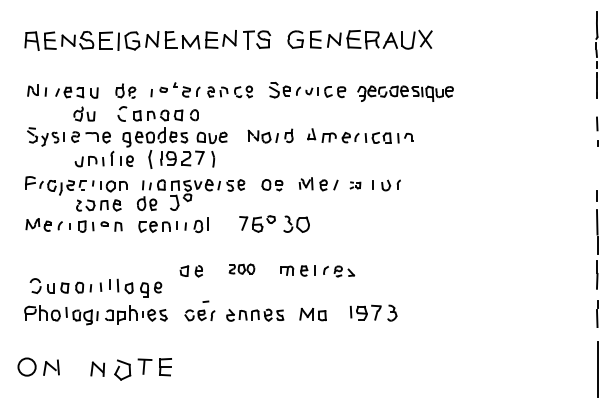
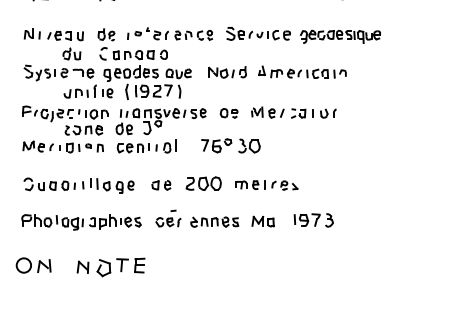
part: (355, 185) -> (298, 113), size x1.67
part: (241, 268) -> (203, 183), size x1.67
part: (95, 287) -> (78, 185), moved

